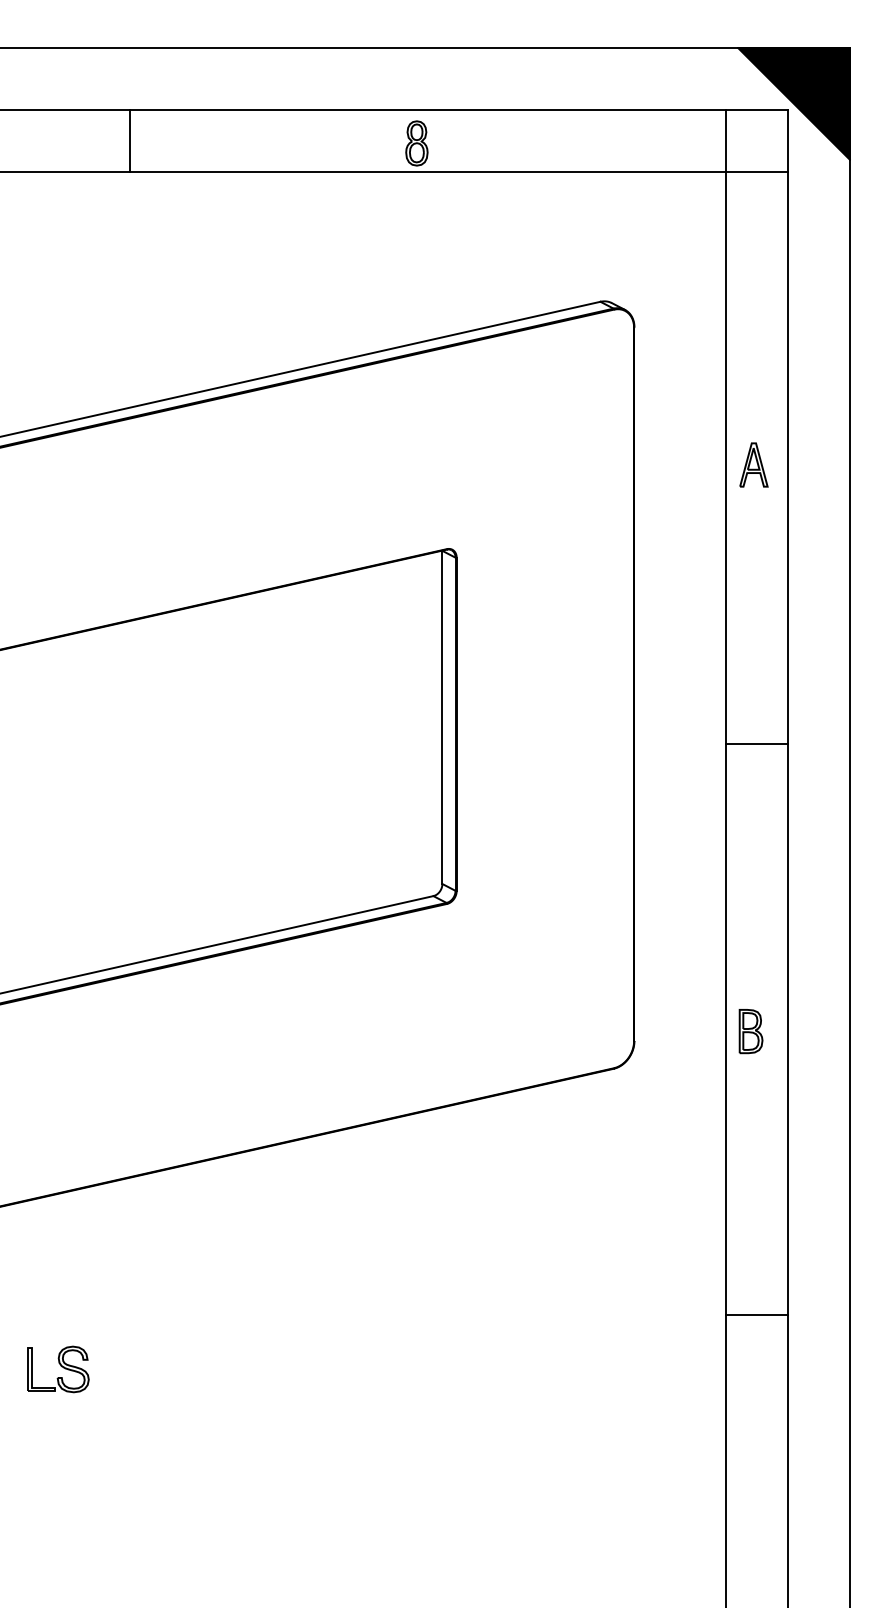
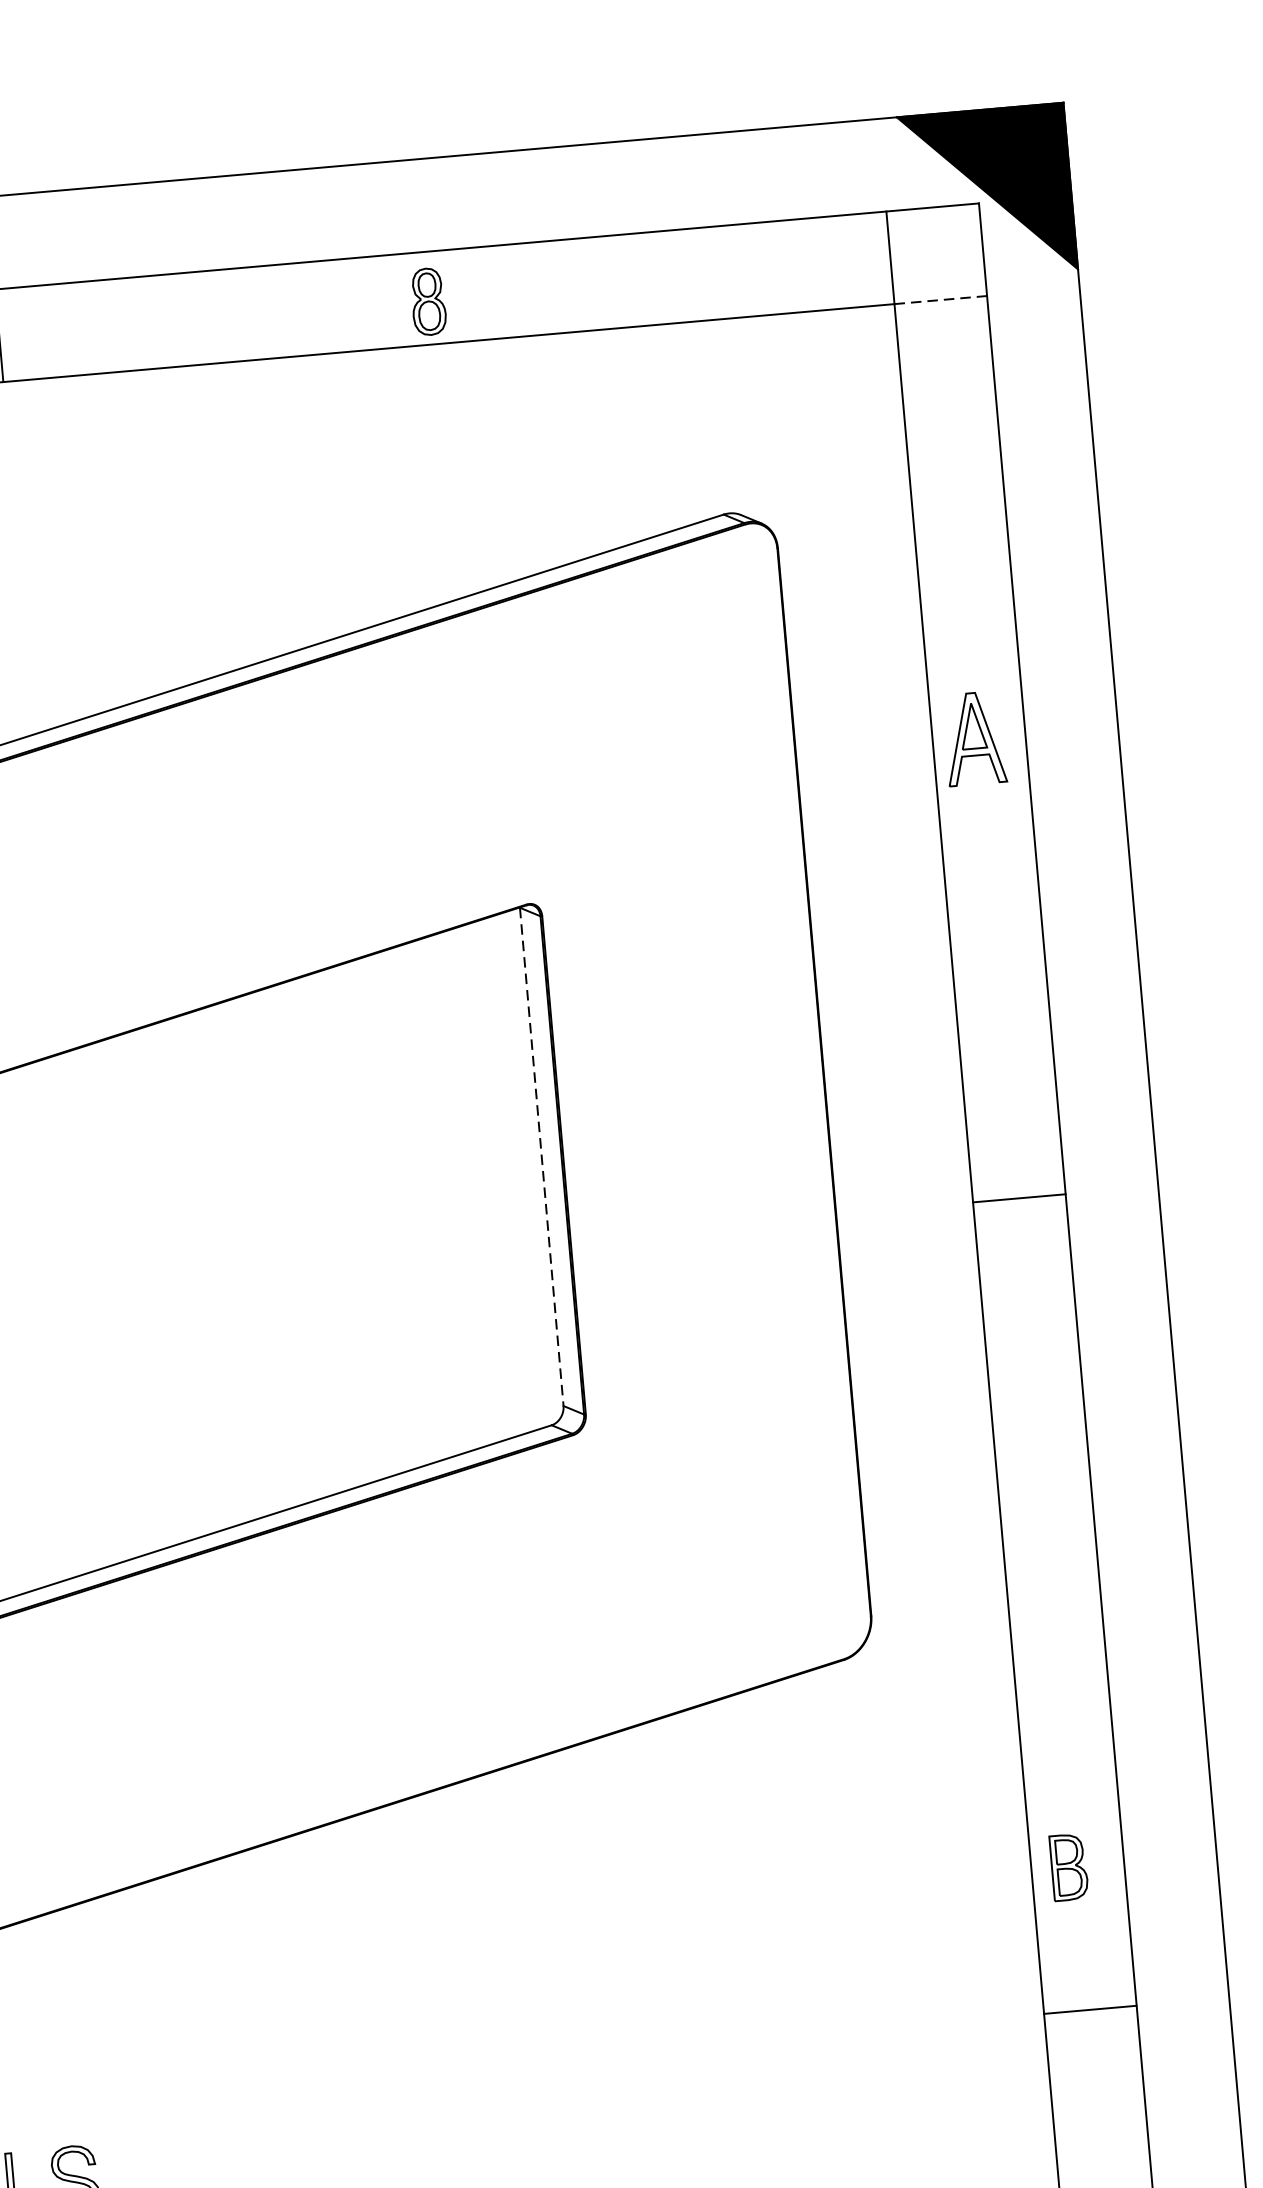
line: (756, 172) -> (940, 300), solid -> dashed
part: (753, 464) -> (973, 737), size x1.4
line: (442, 717) -> (541, 1156), solid -> dashed
line: (756, 743) -> (1018, 1198), moved
part: (750, 1031) -> (1068, 1867), moved

